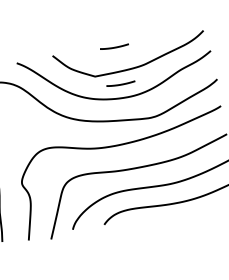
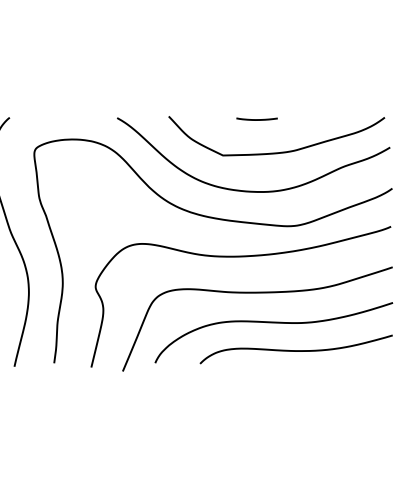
line: (120, 84) -> (256, 172), removed

